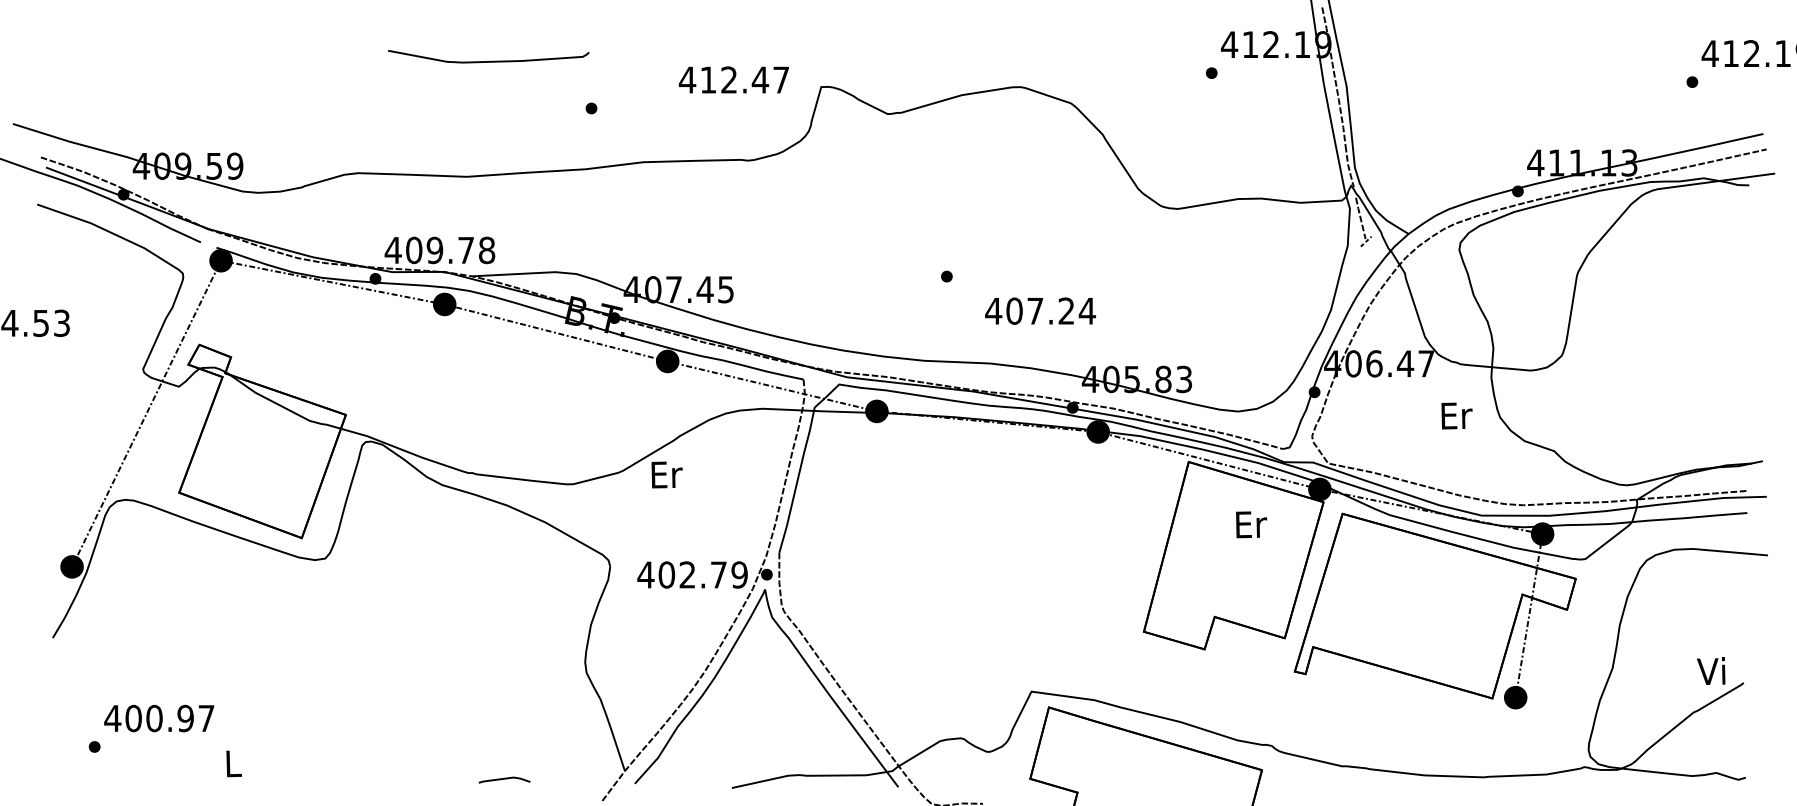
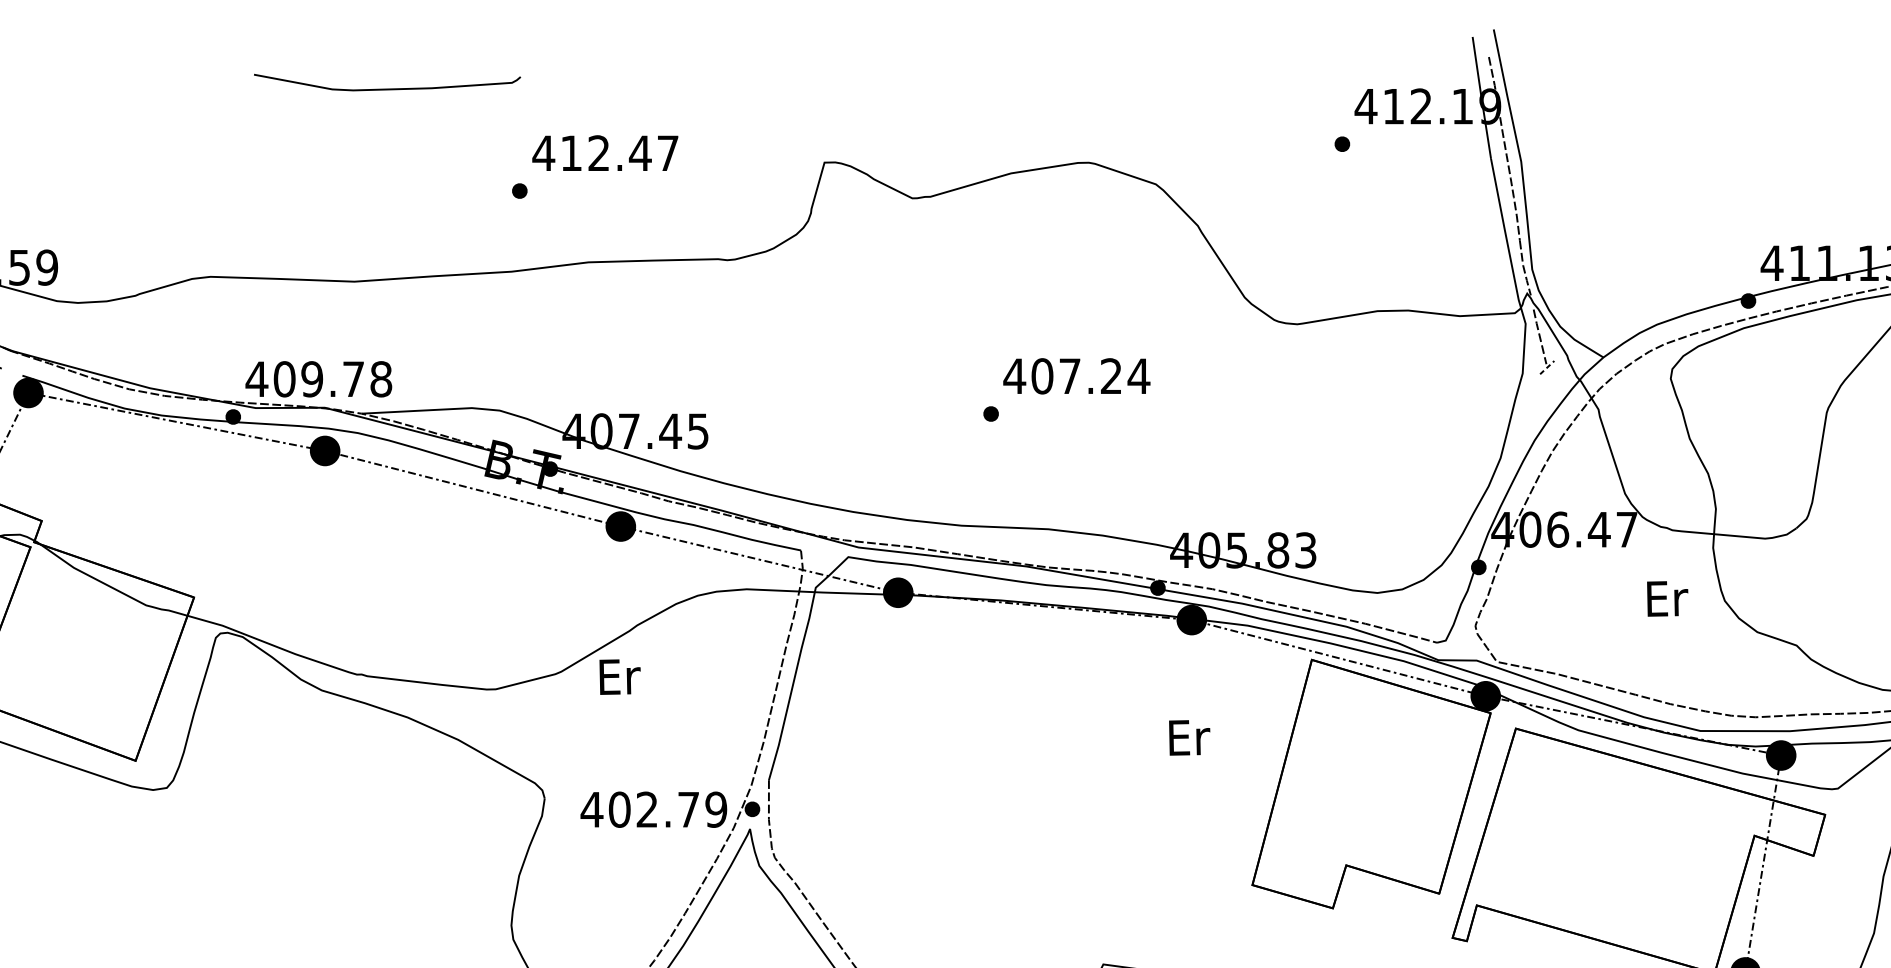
curve: (491, 60) -> (391, 87), moved
text: (733, 79) -> (604, 152), moved
text: (1040, 310) -> (1076, 375), moved
text: (1251, 524) -> (1189, 737), moved

